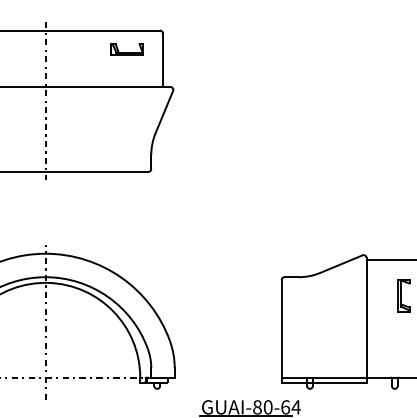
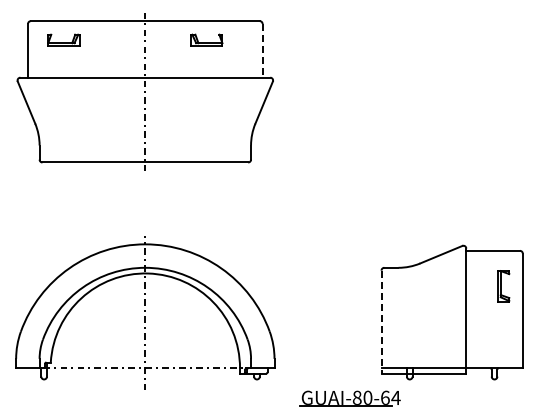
part: (126, 48) -> (206, 39), moved
line: (162, 59) -> (262, 50), solid -> dashed
line: (281, 331) -> (381, 322), solid -> dashed

